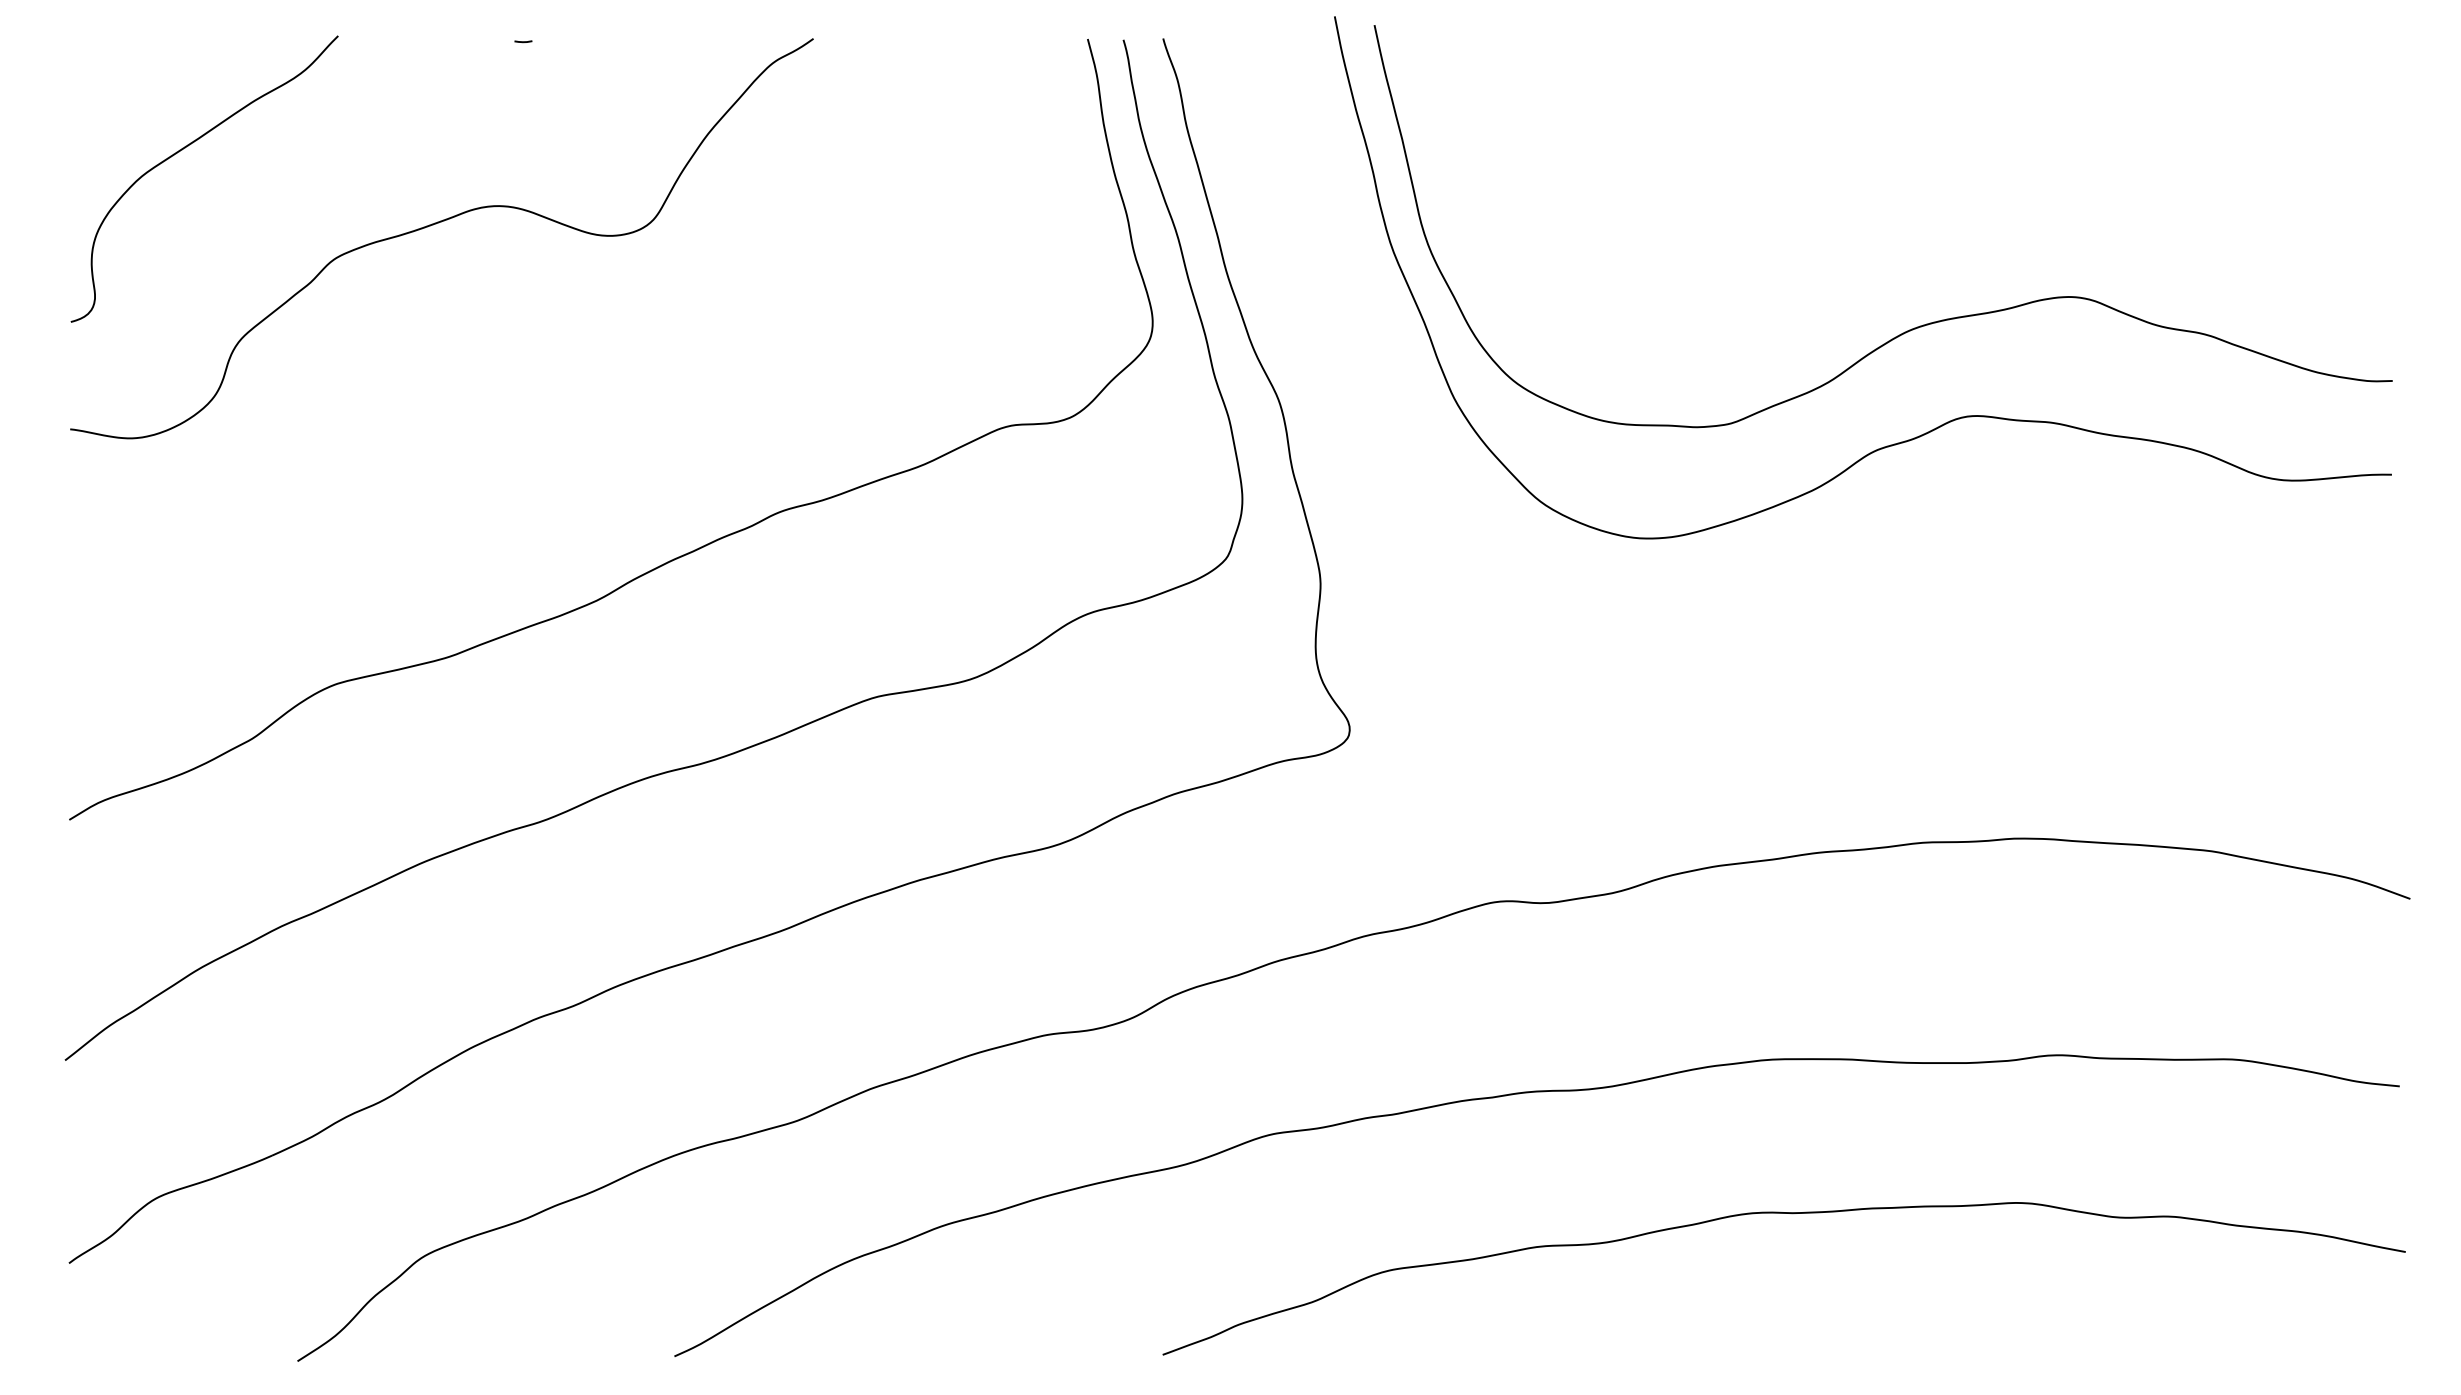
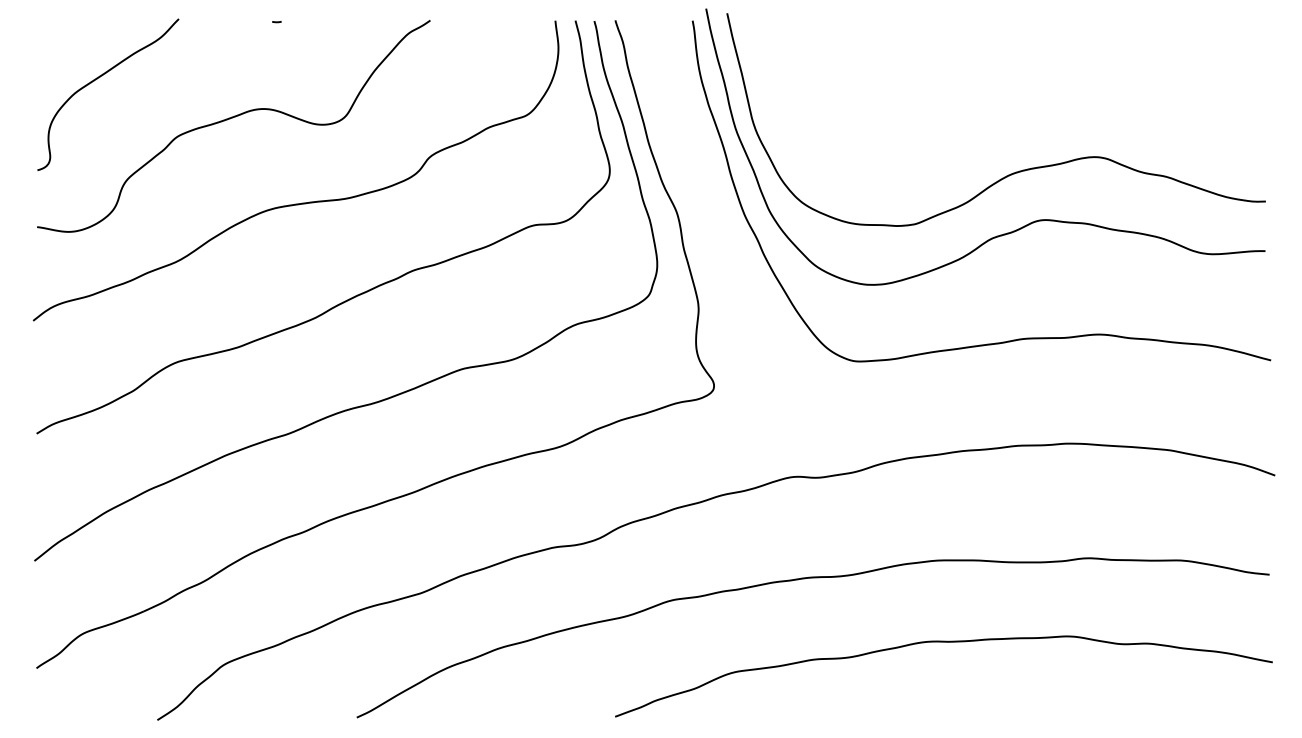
curve: (571, 382) -> (302, 202), added
curve: (1904, 643) -> (1007, 340), added

